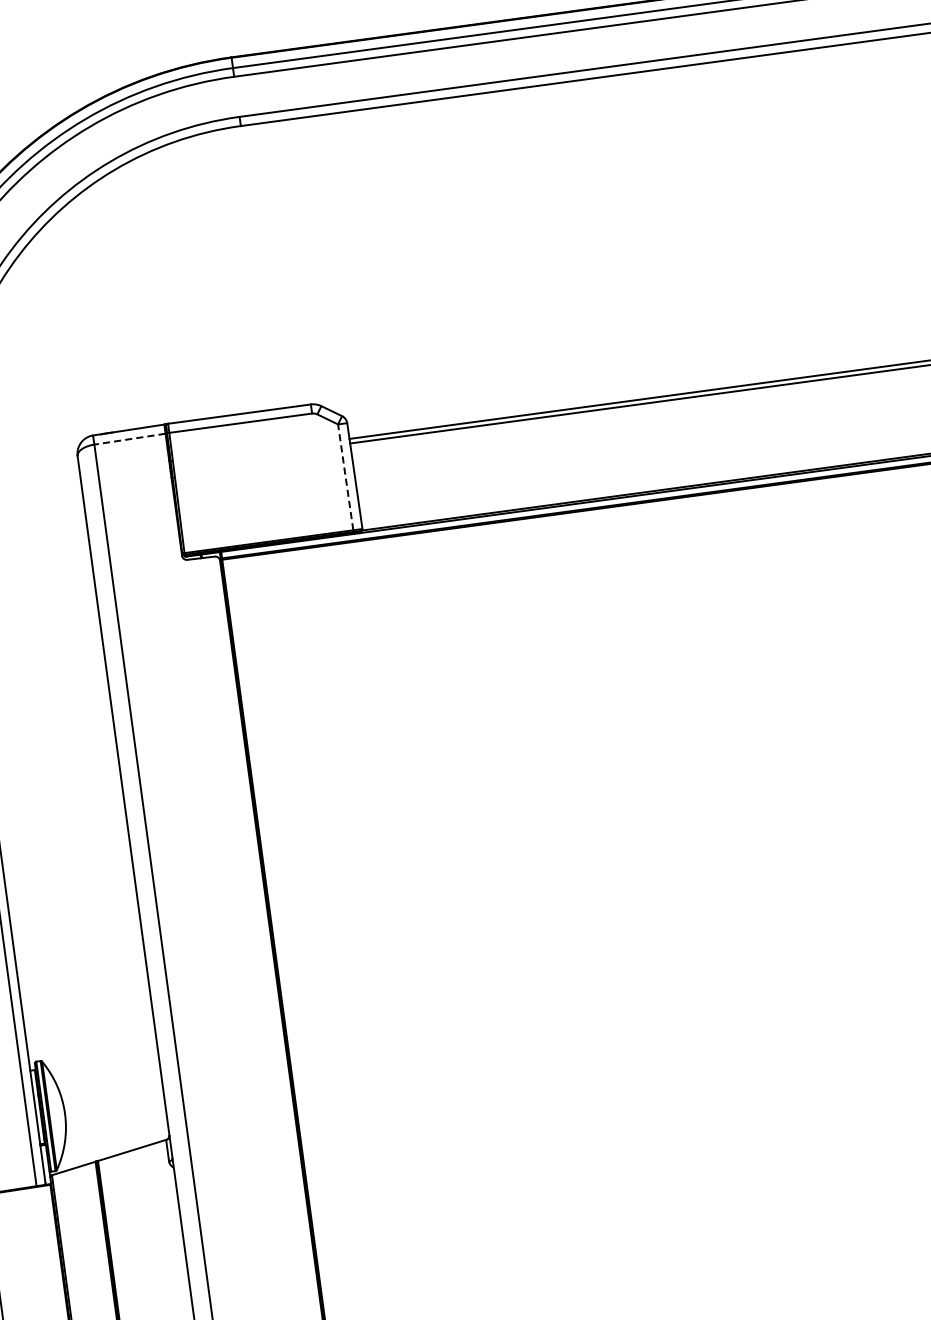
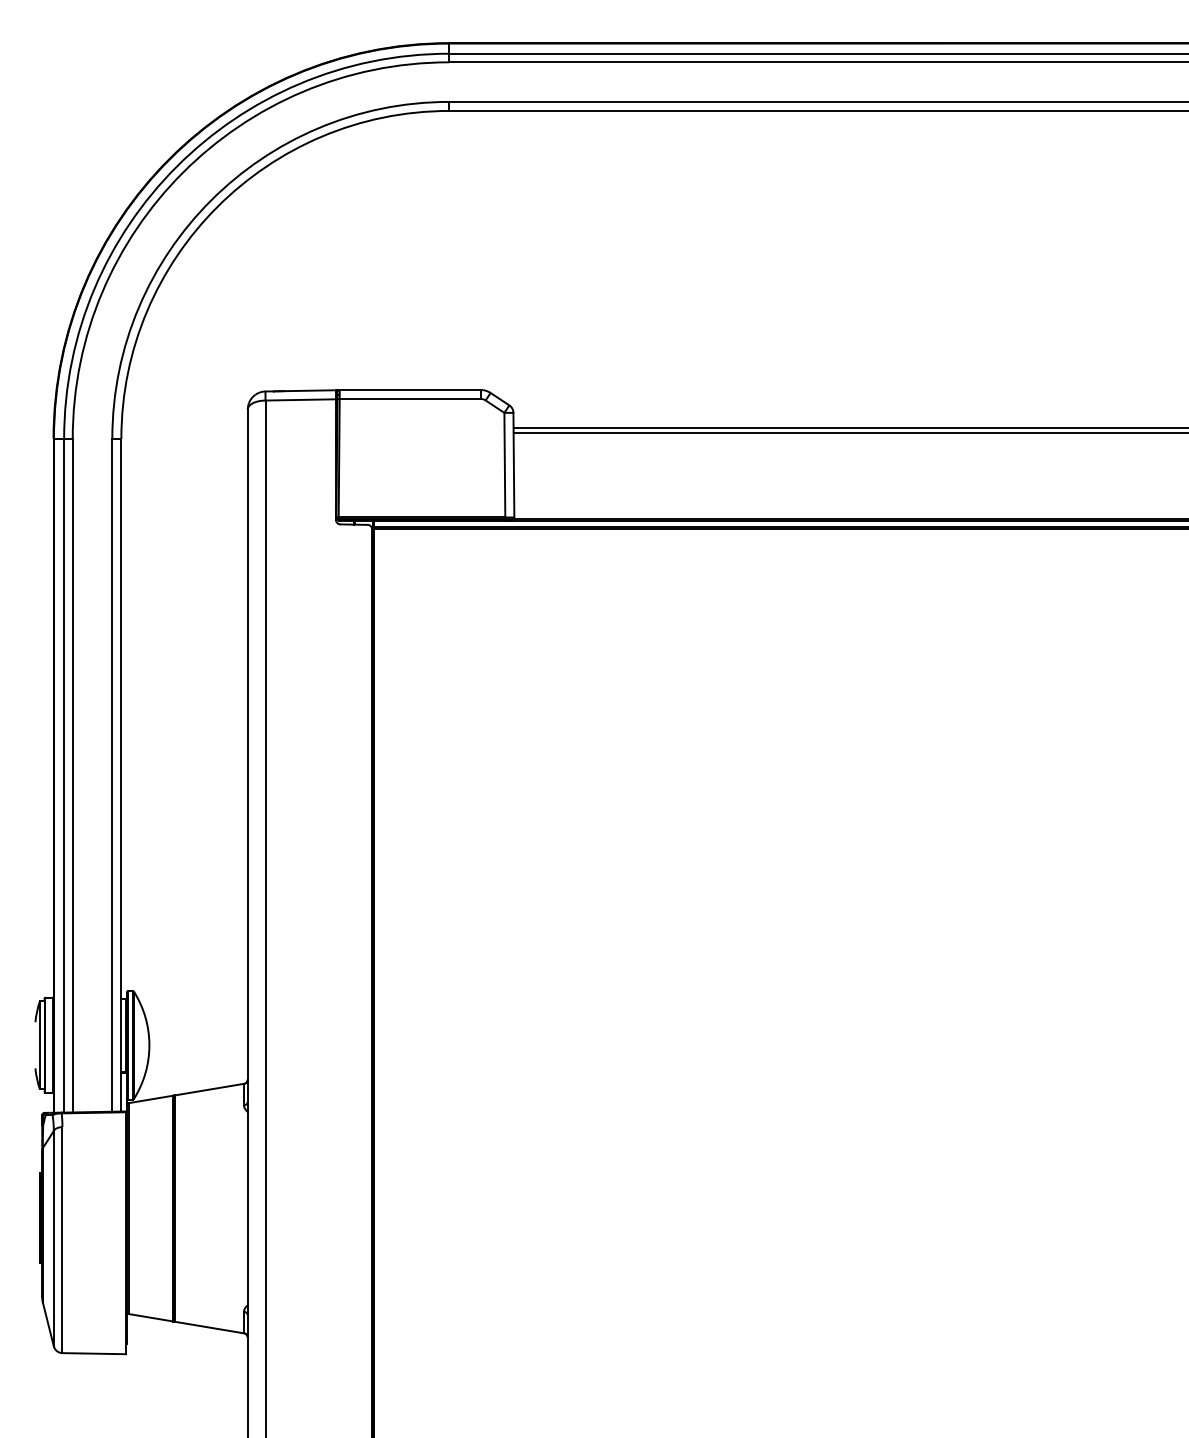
line: (129, 438) -> (300, 399), dashed -> solid
line: (345, 476) -> (504, 464), dashed -> solid

